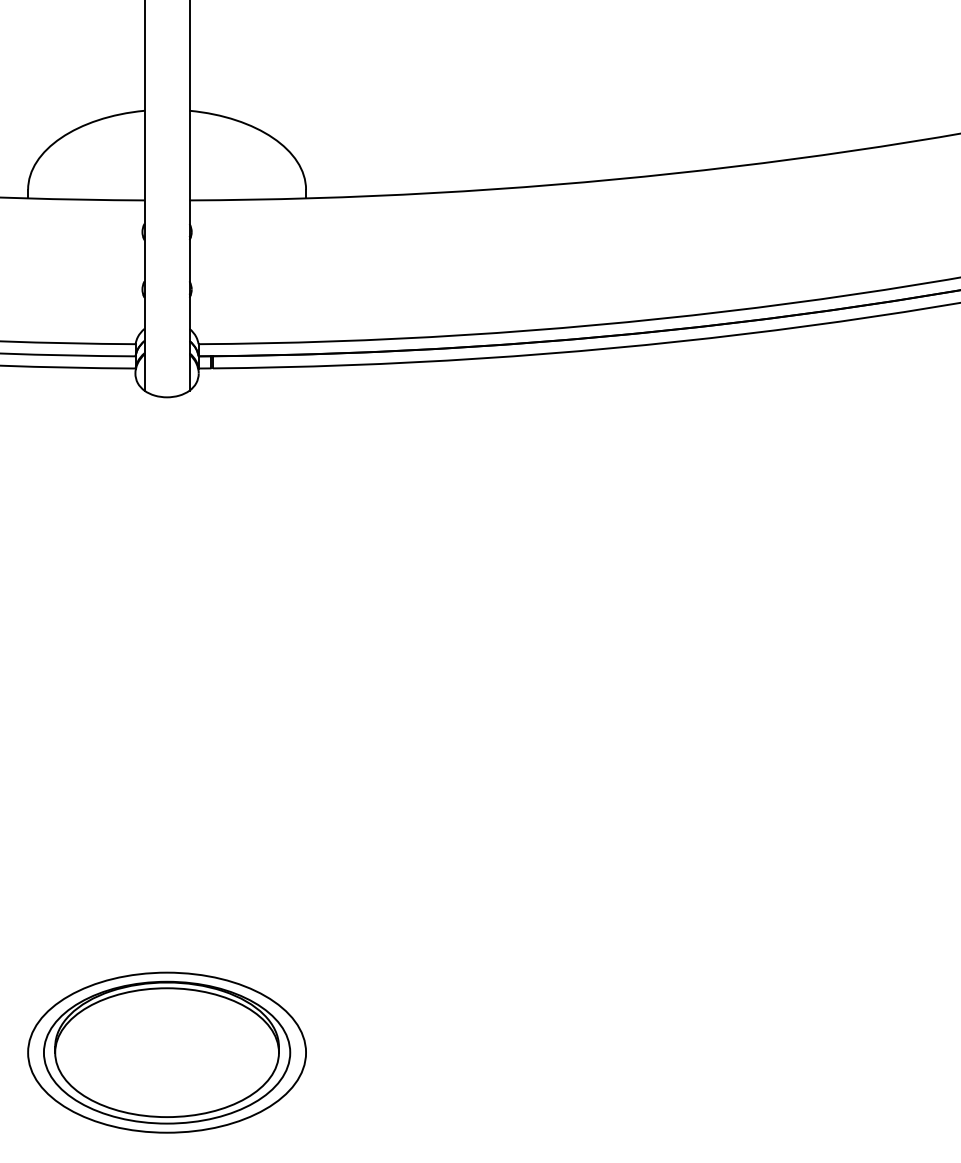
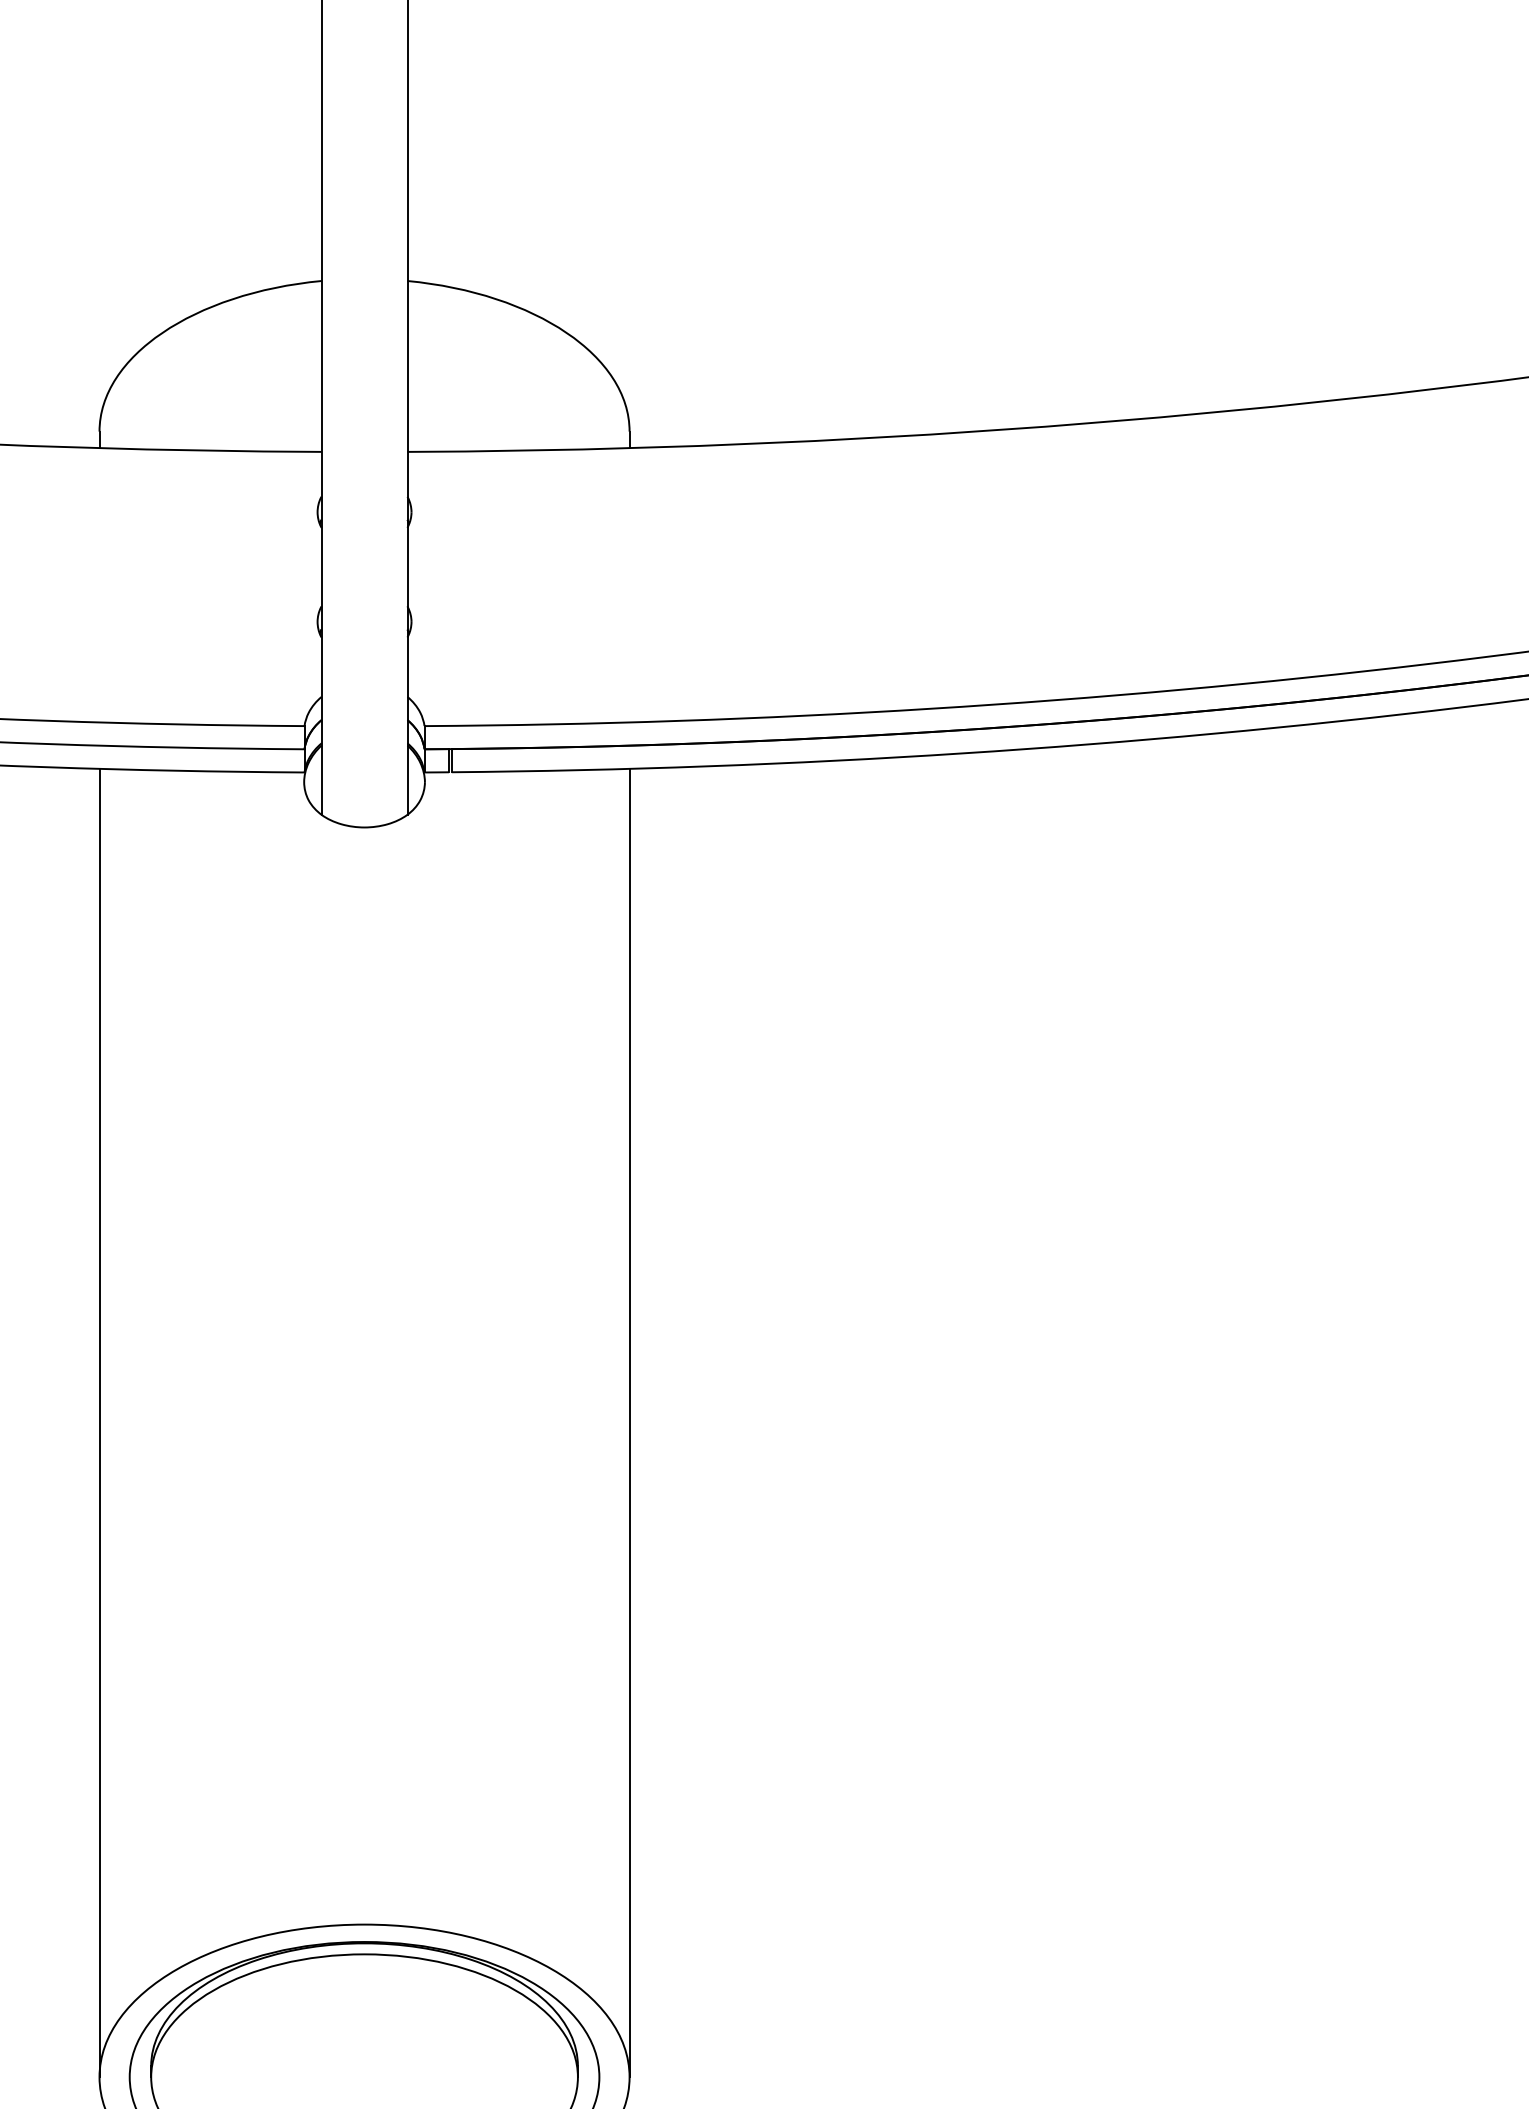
line: (28, 709) -> (100, 1422), added
line: (306, 709) -> (630, 1422), added

